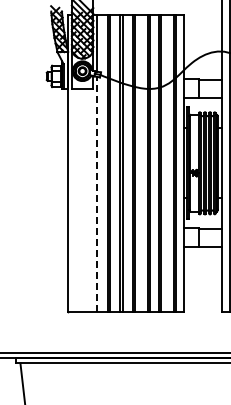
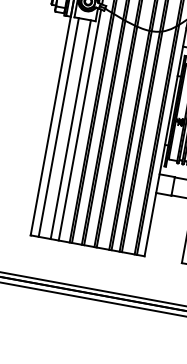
line: (96, 193) -> (79, 124), dashed -> solid
line: (76, 200) -> (58, 127), added
line: (88, 200) -> (70, 129), added

